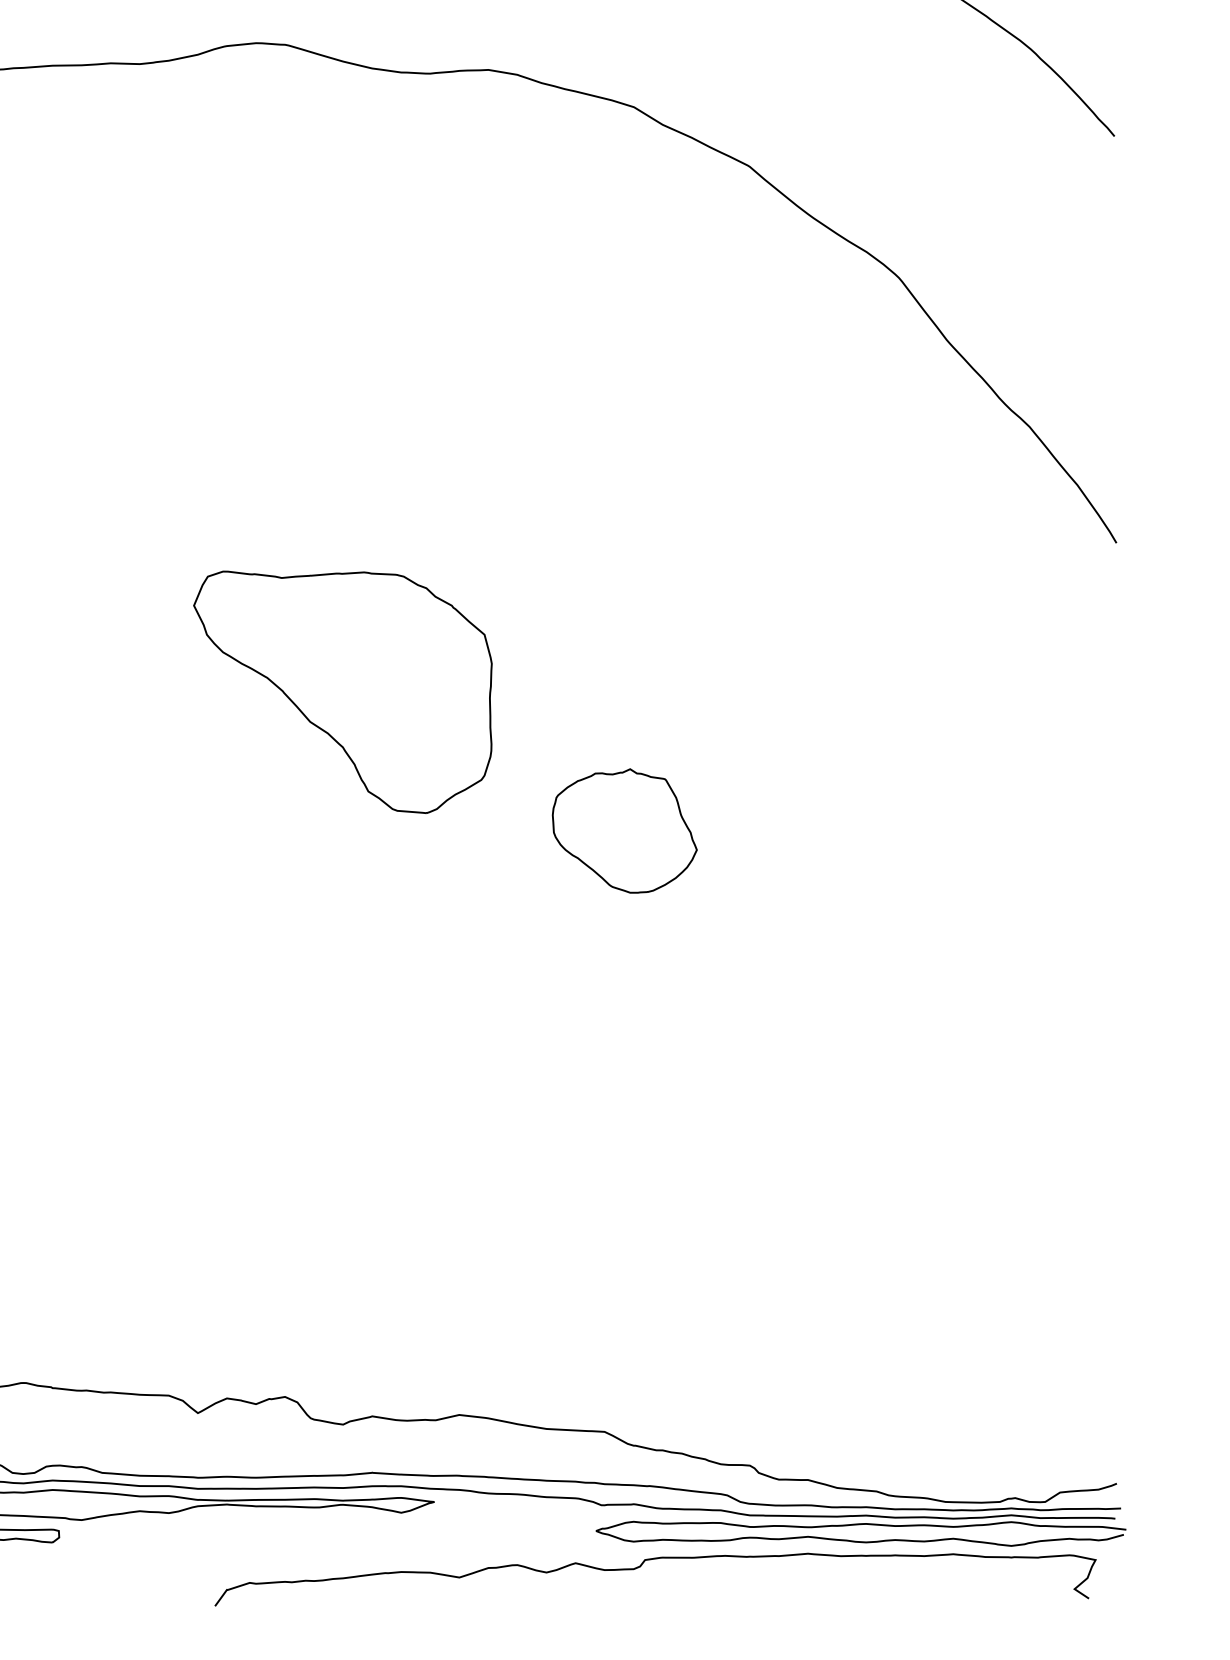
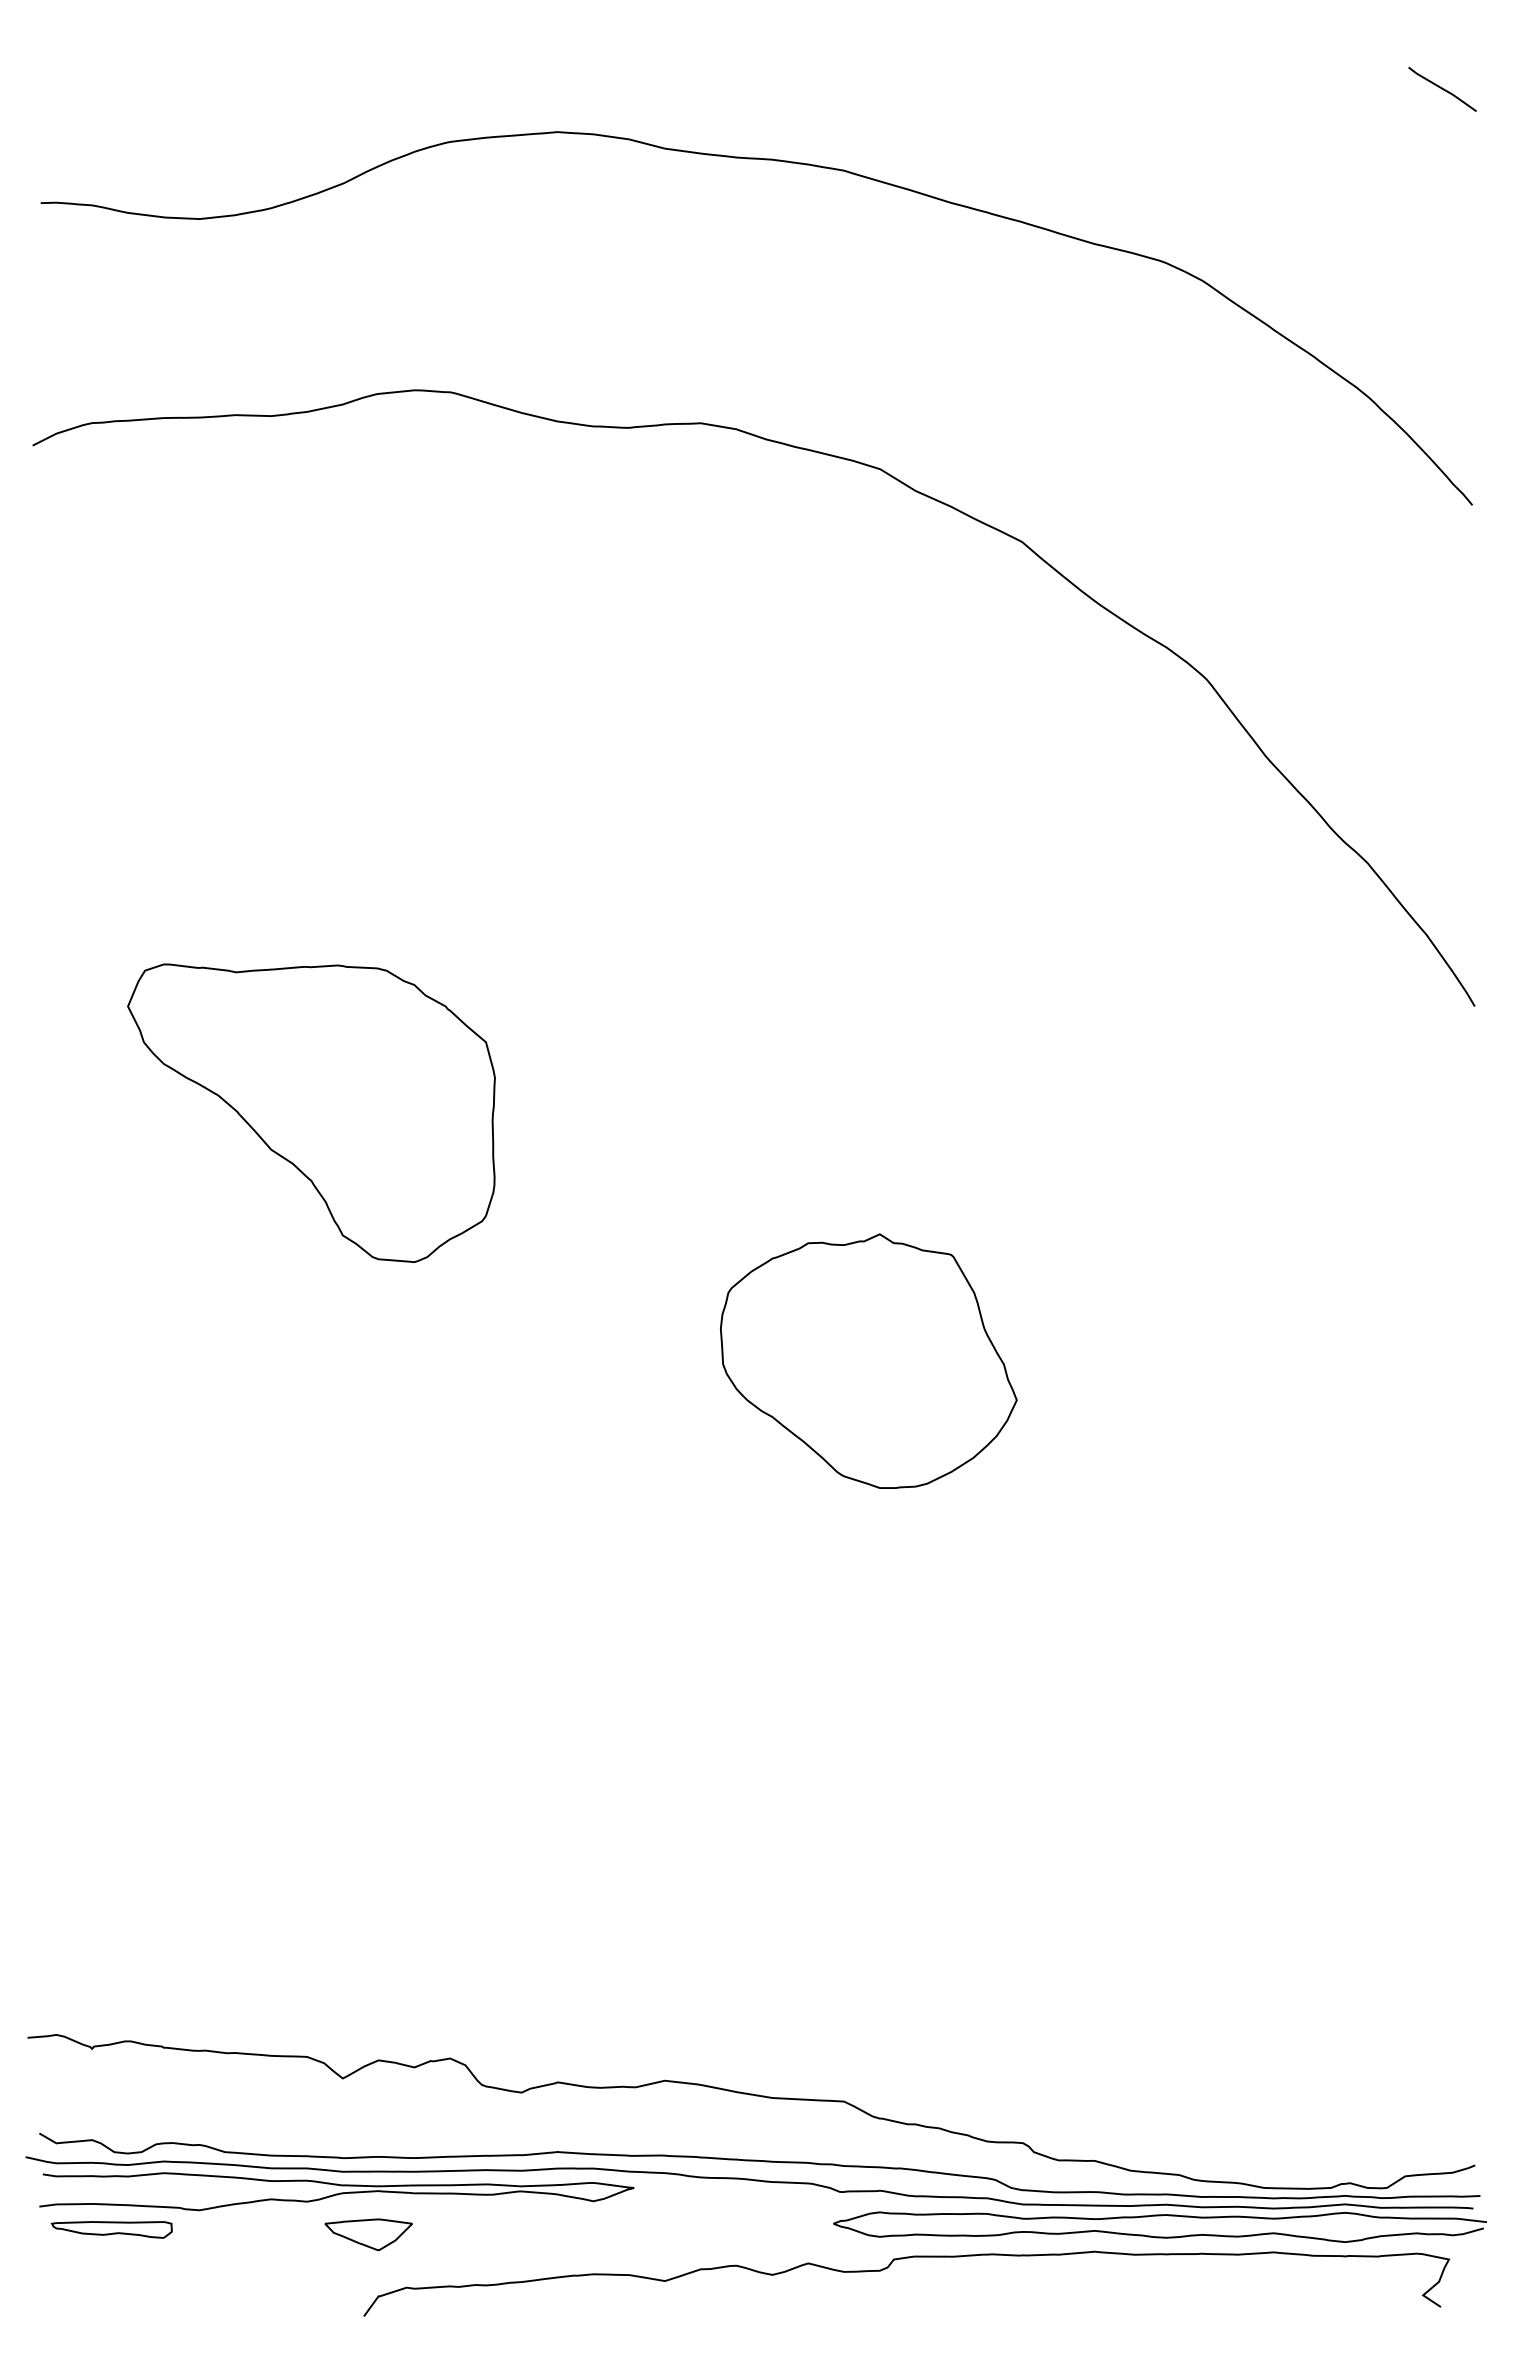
part: (342, 691) -> (311, 1112), moved
part: (624, 830) -> (868, 1360), size x1.67
part: (218, 1539) -> (368, 2234), added

